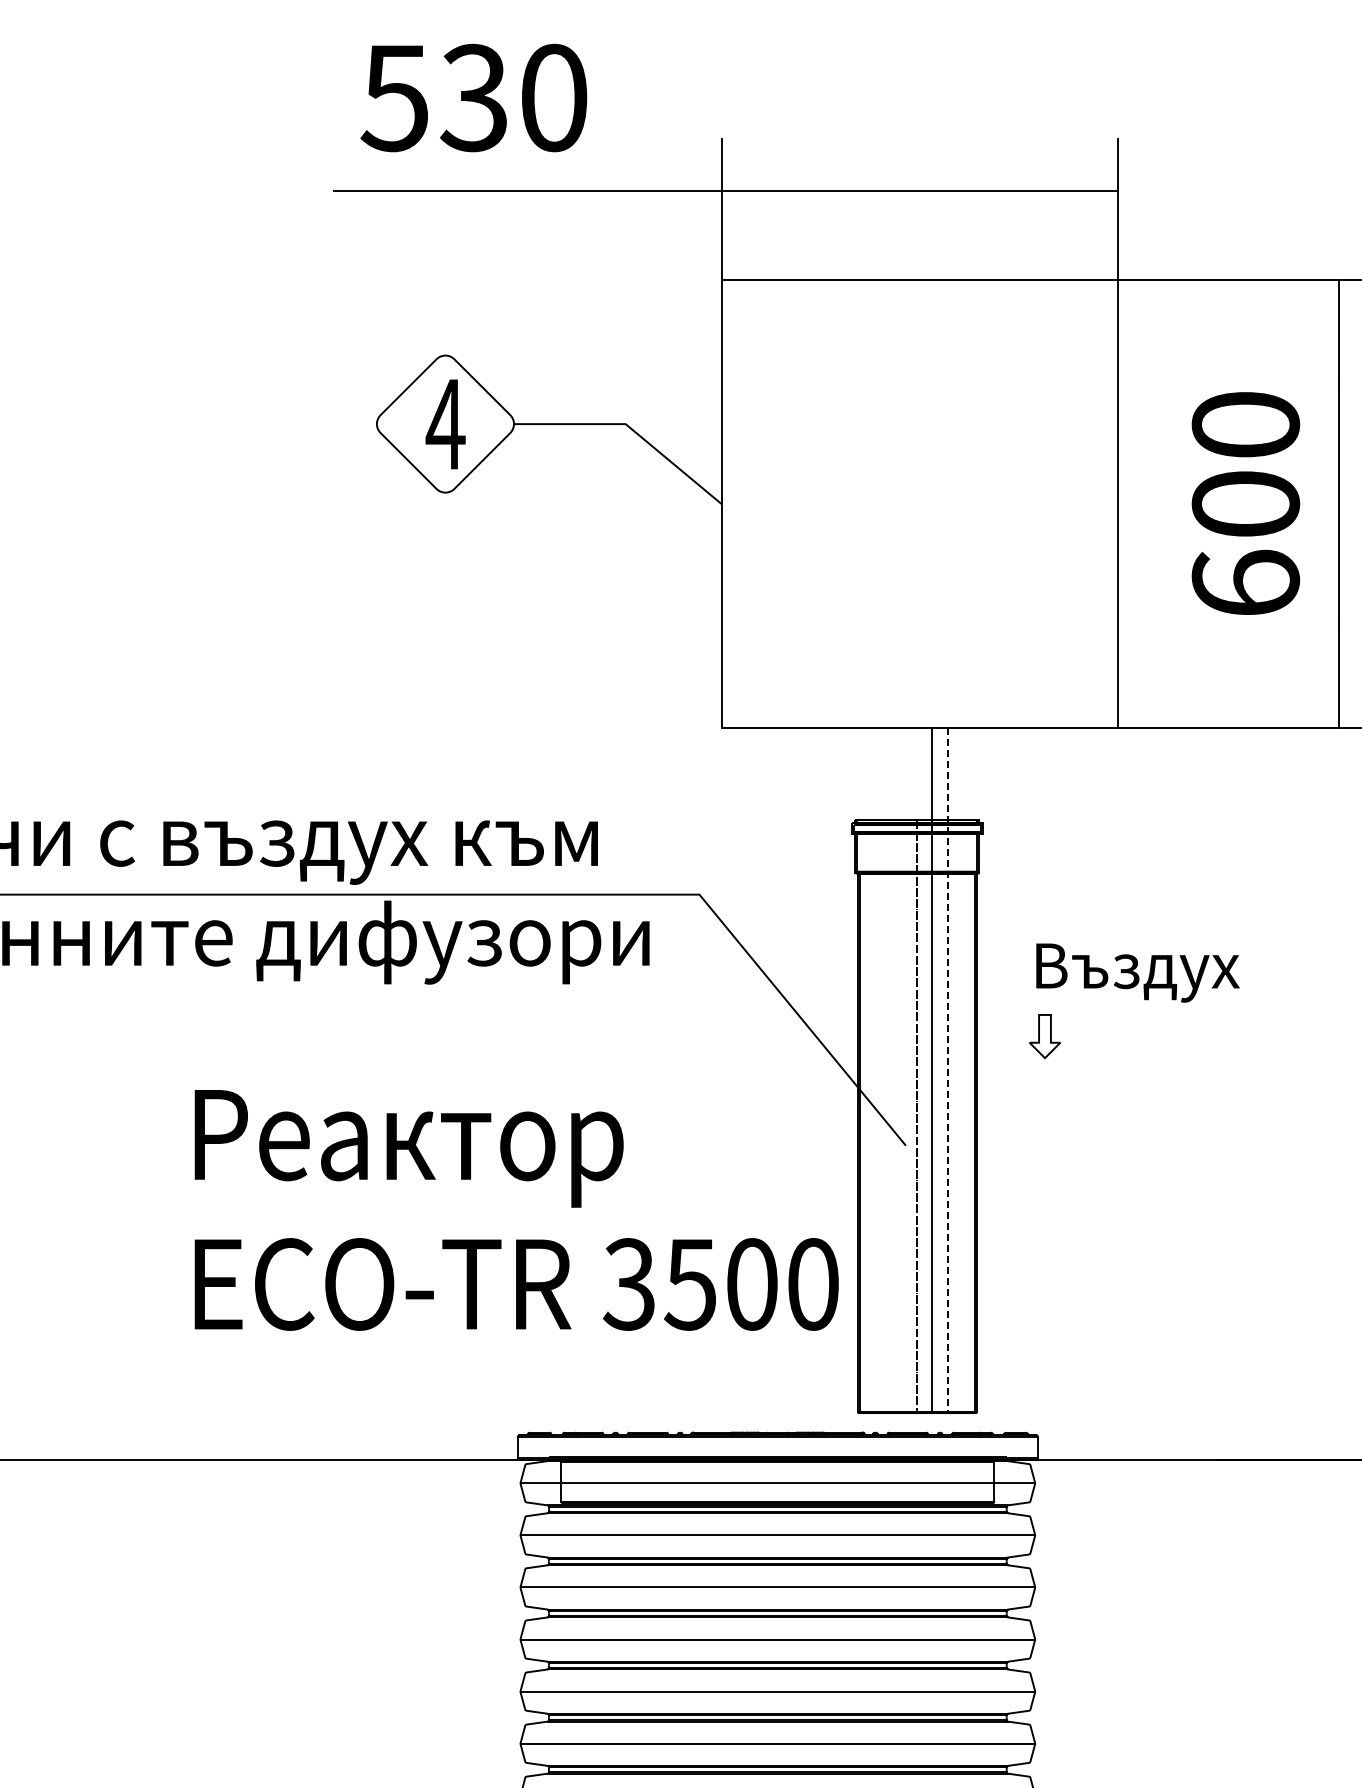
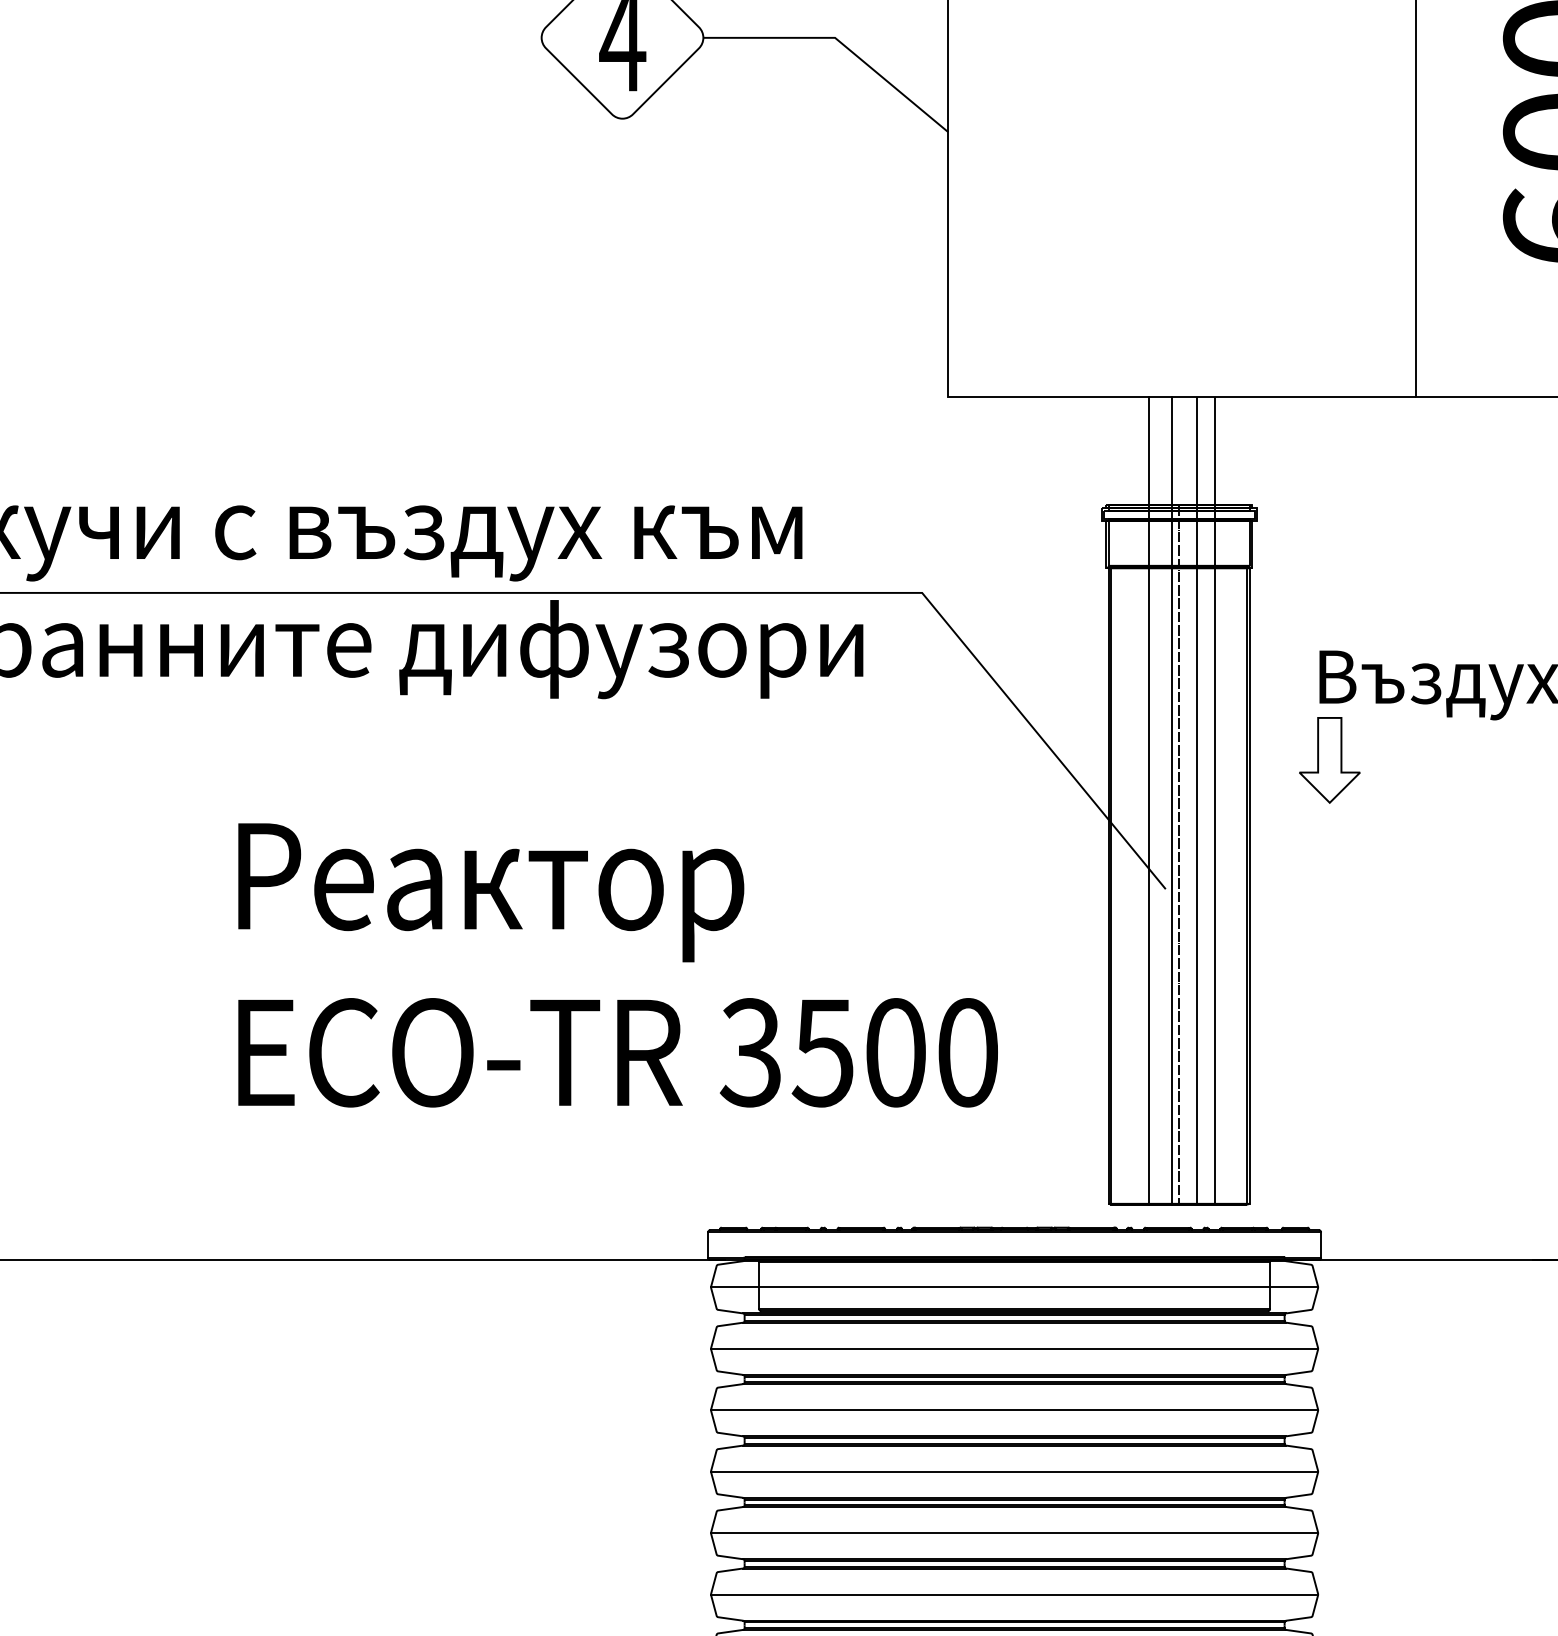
part: (1044, 1036) -> (1329, 760), size x1.67
line: (891, 1070) -> (1148, 800), added
line: (911, 1070) -> (1172, 800), added
line: (948, 1071) -> (1215, 801), dashed -> solid
text: (516, 1210) -> (617, 965), moved

